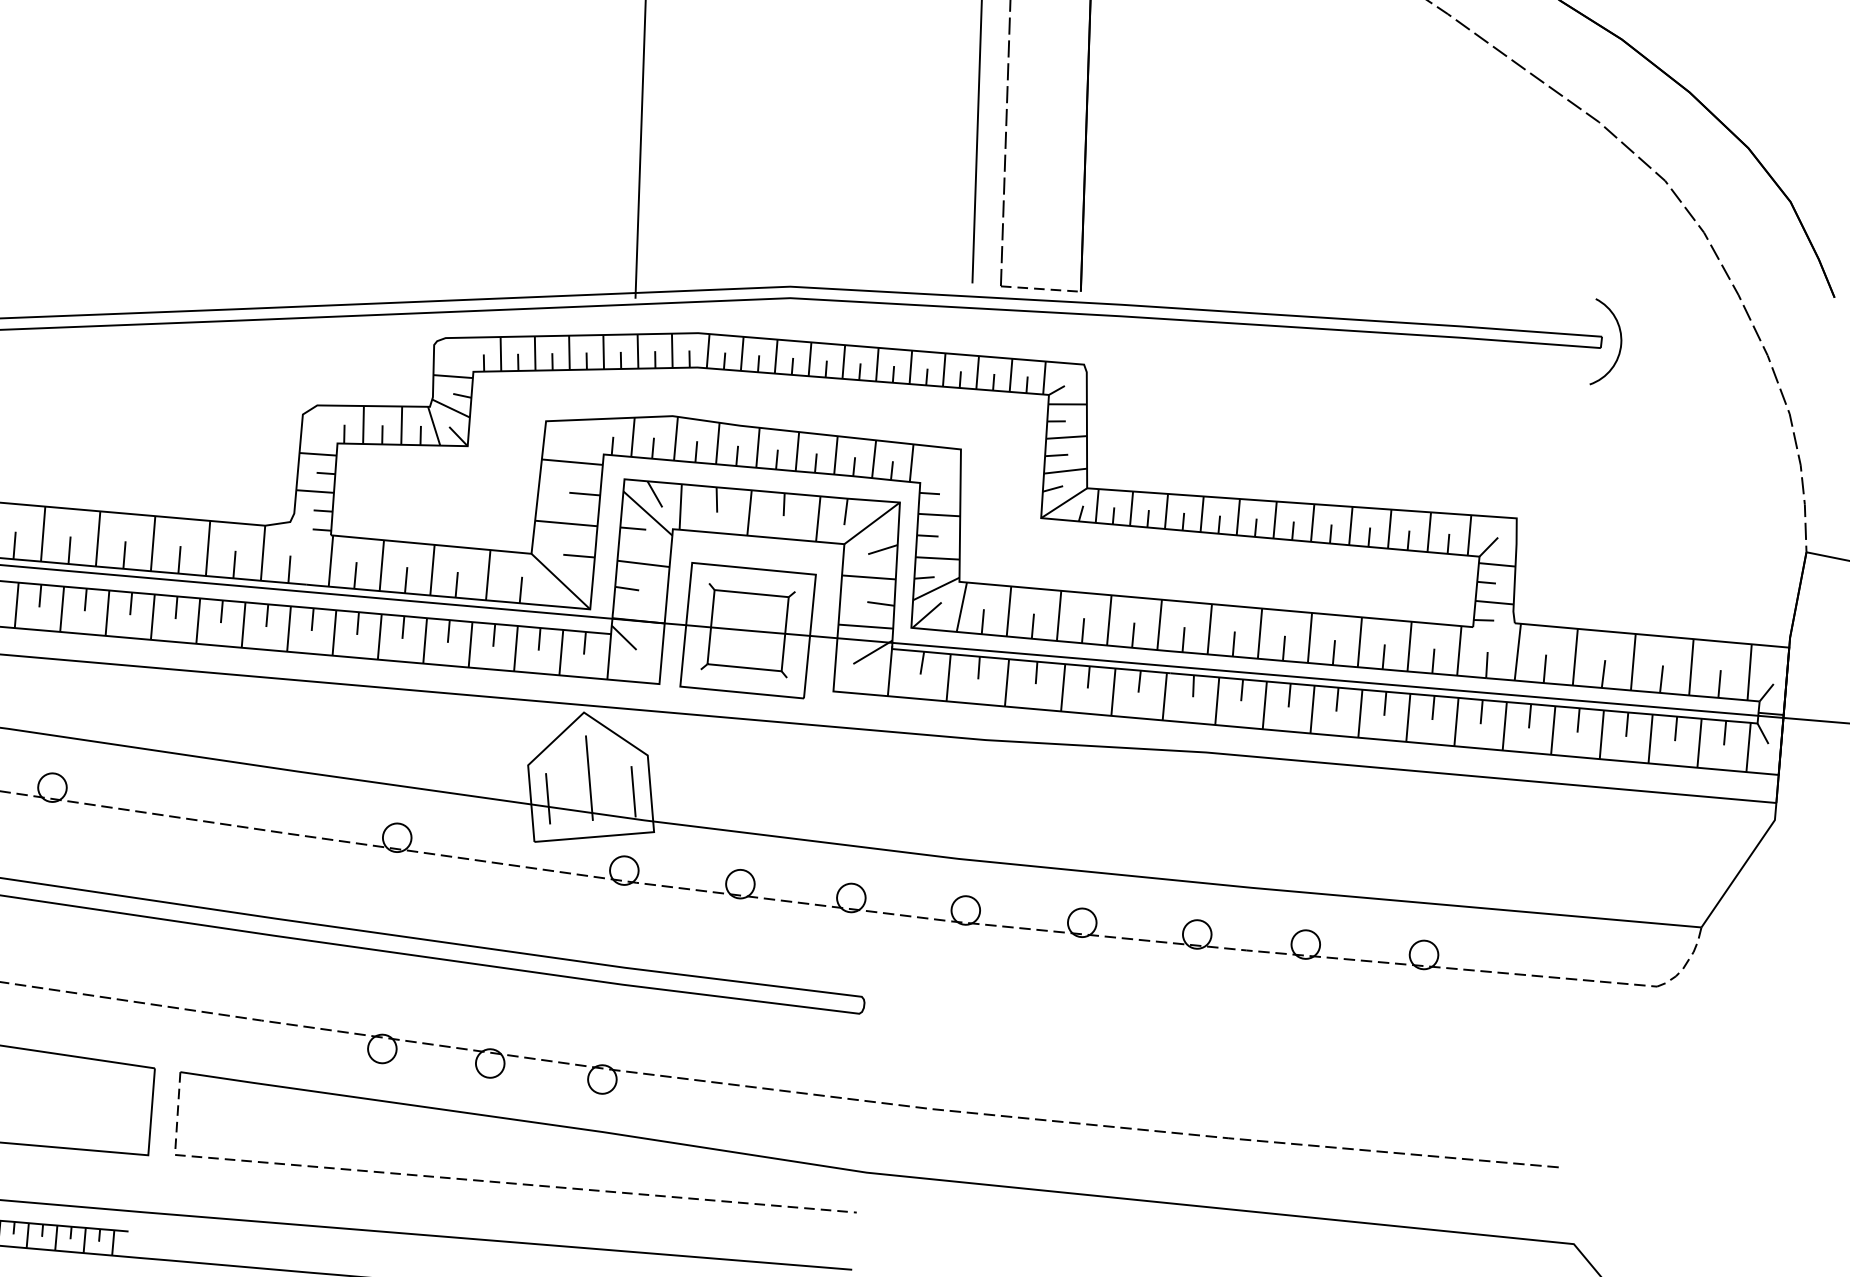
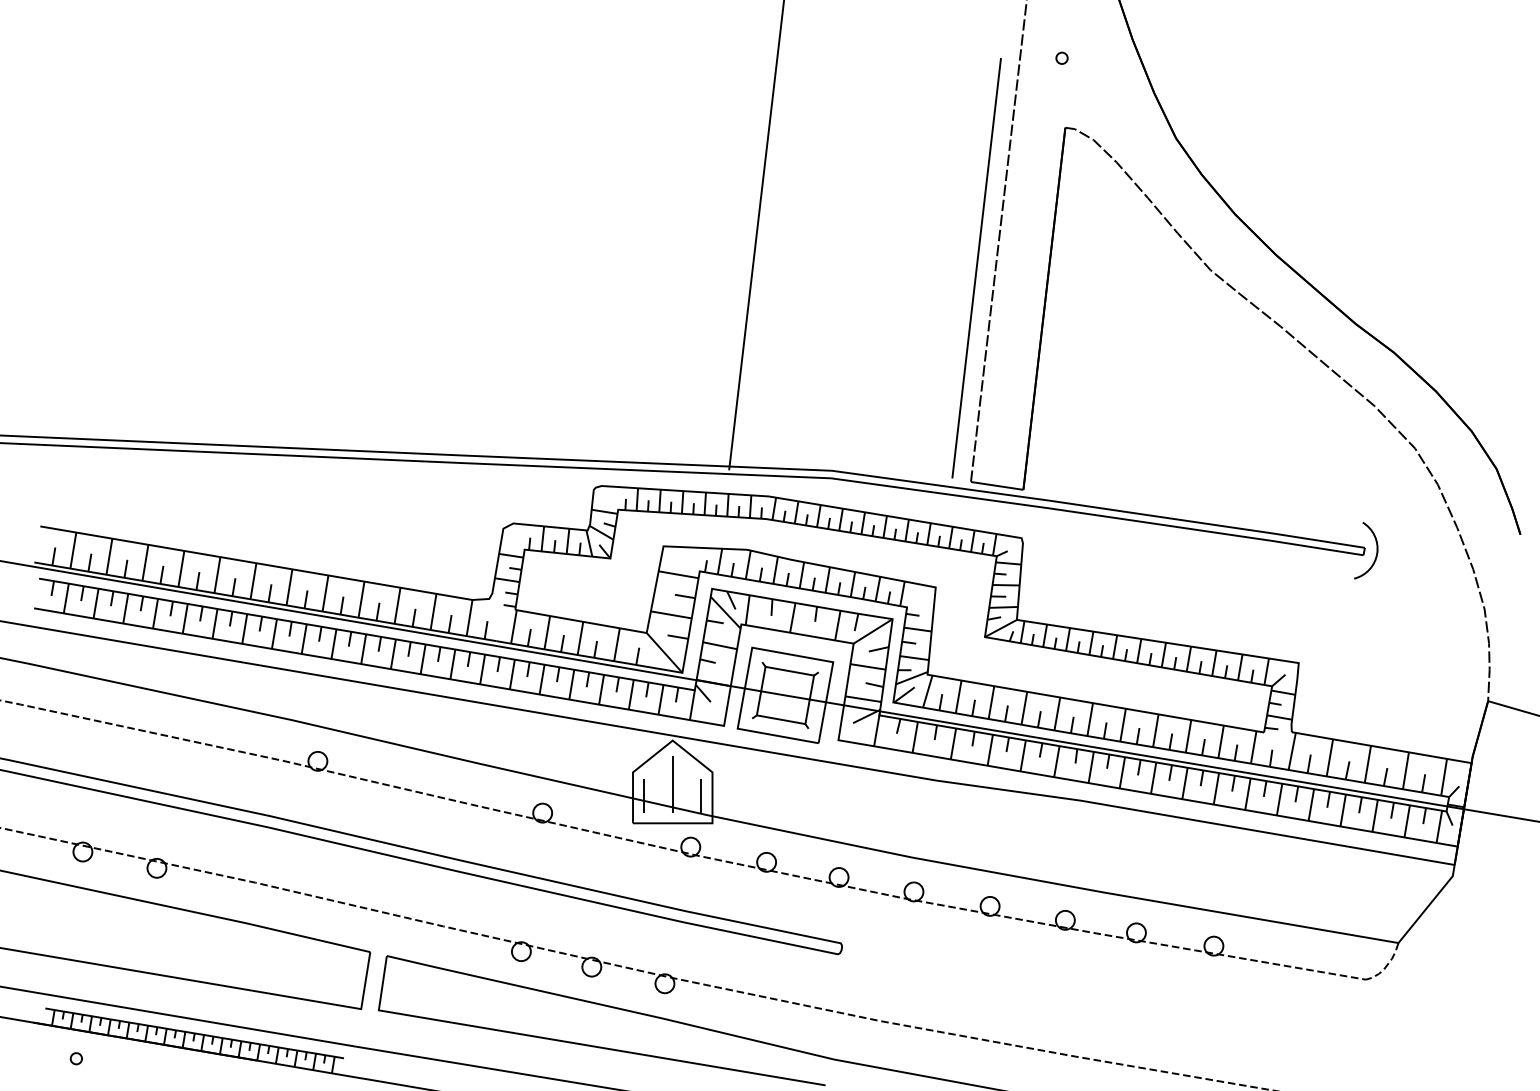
line: (1041, 288) -> (997, 485), dashed -> solid
line: (473, 1180) -> (574, 1043), dashed -> solid

